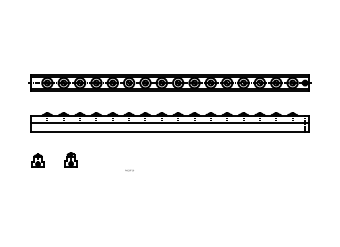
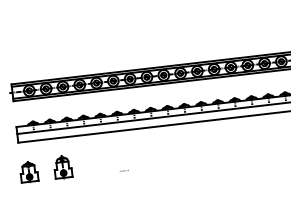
part: (70, 159) -> (62, 166), size x1.43
part: (37, 160) -> (28, 171), size x1.43

